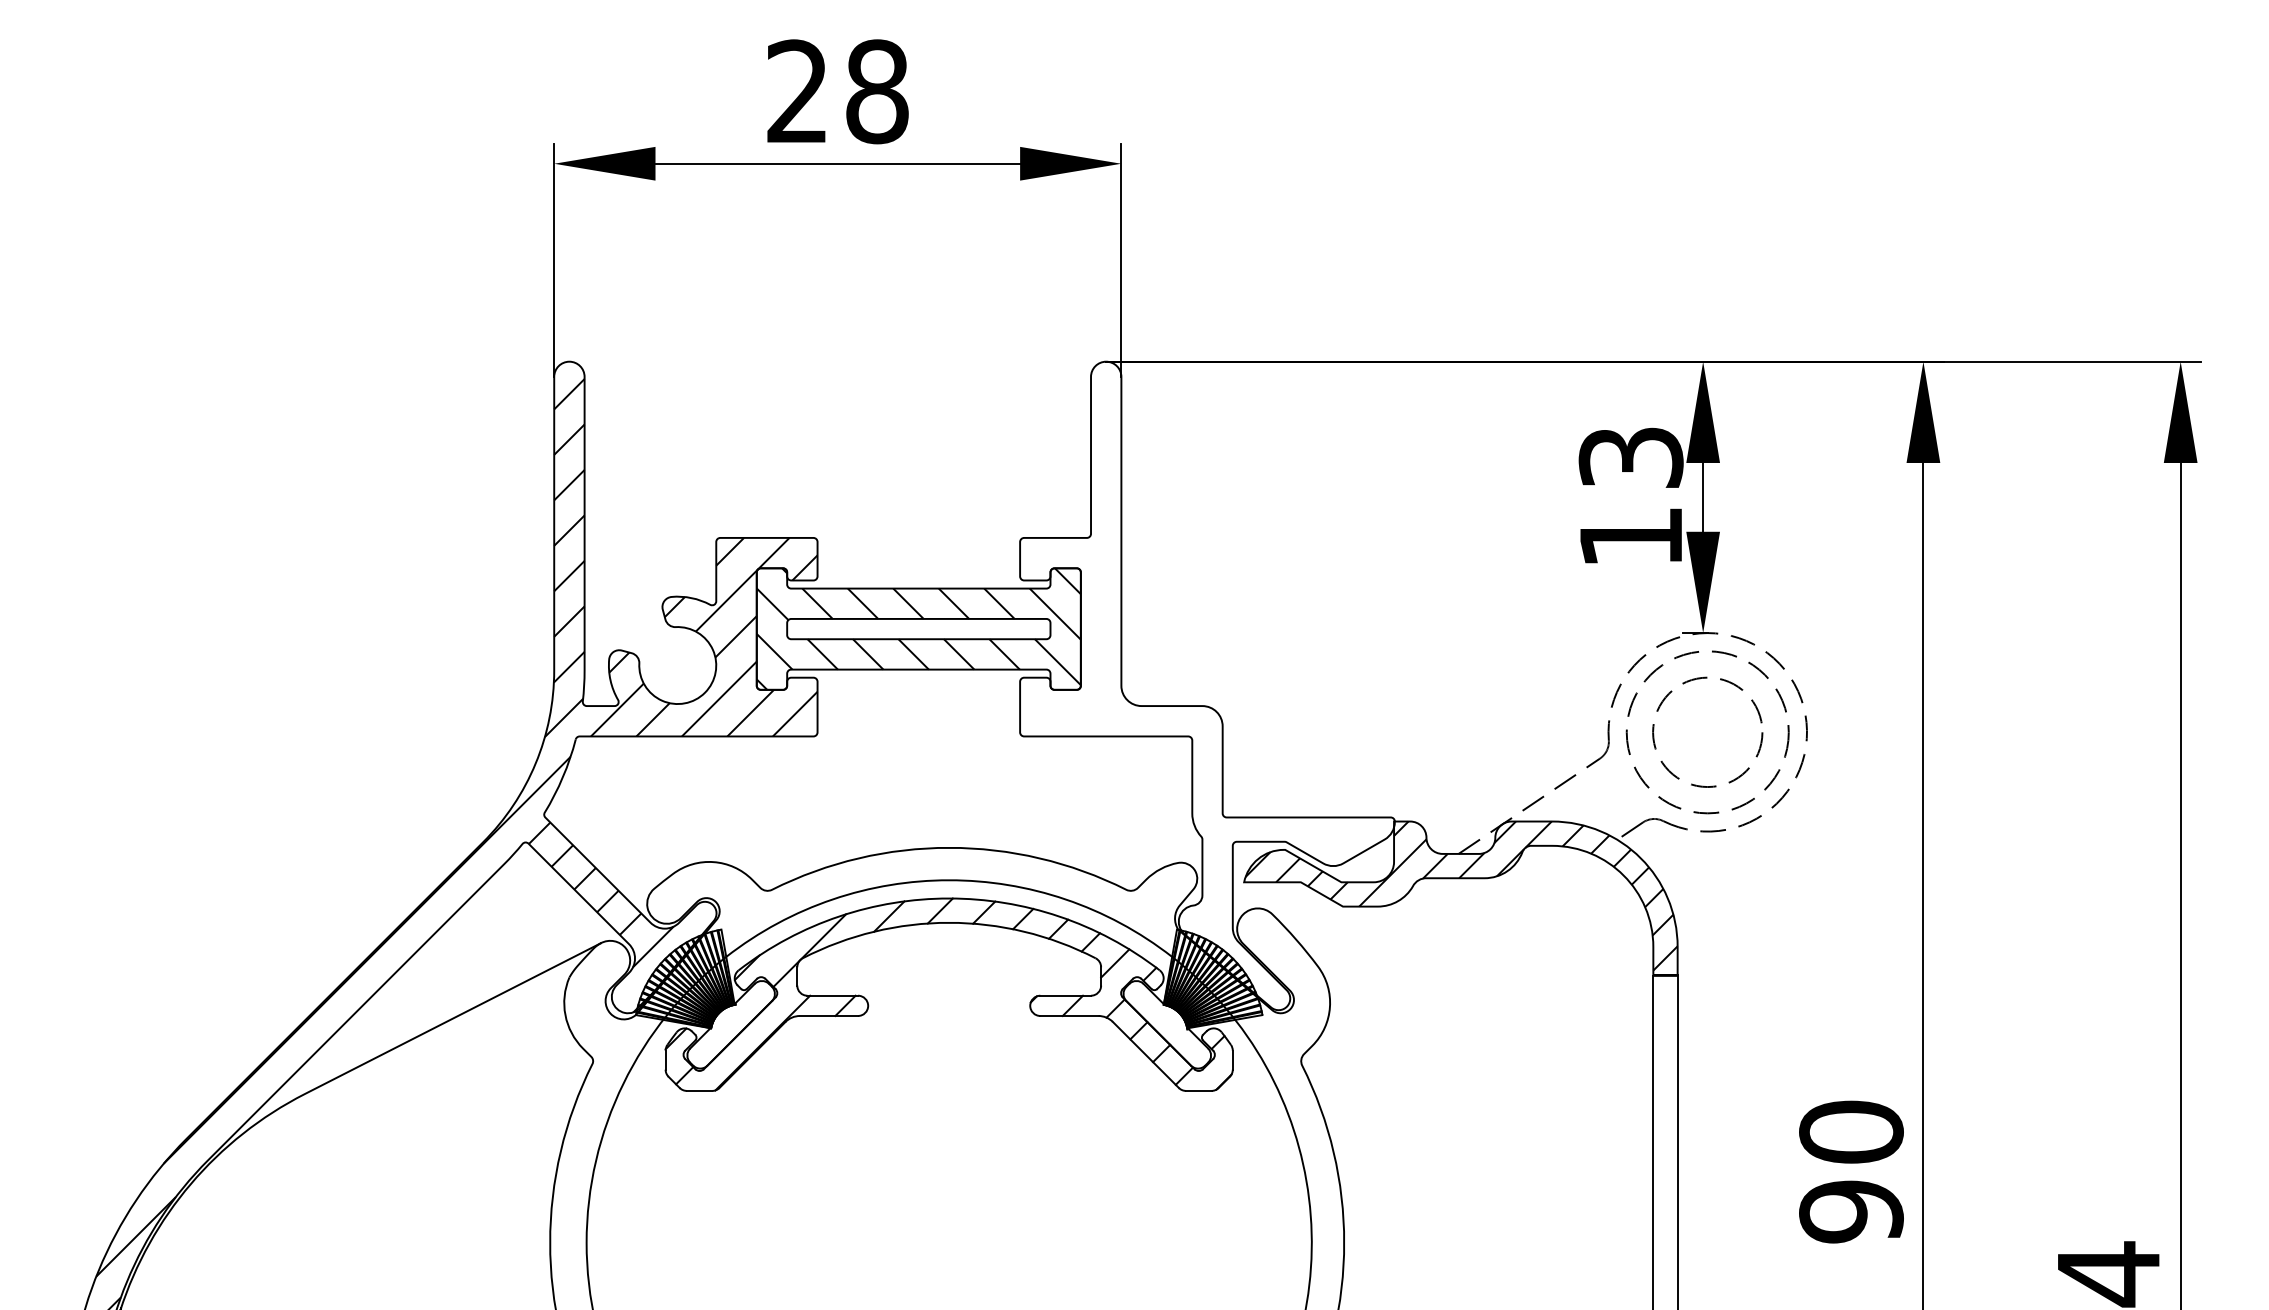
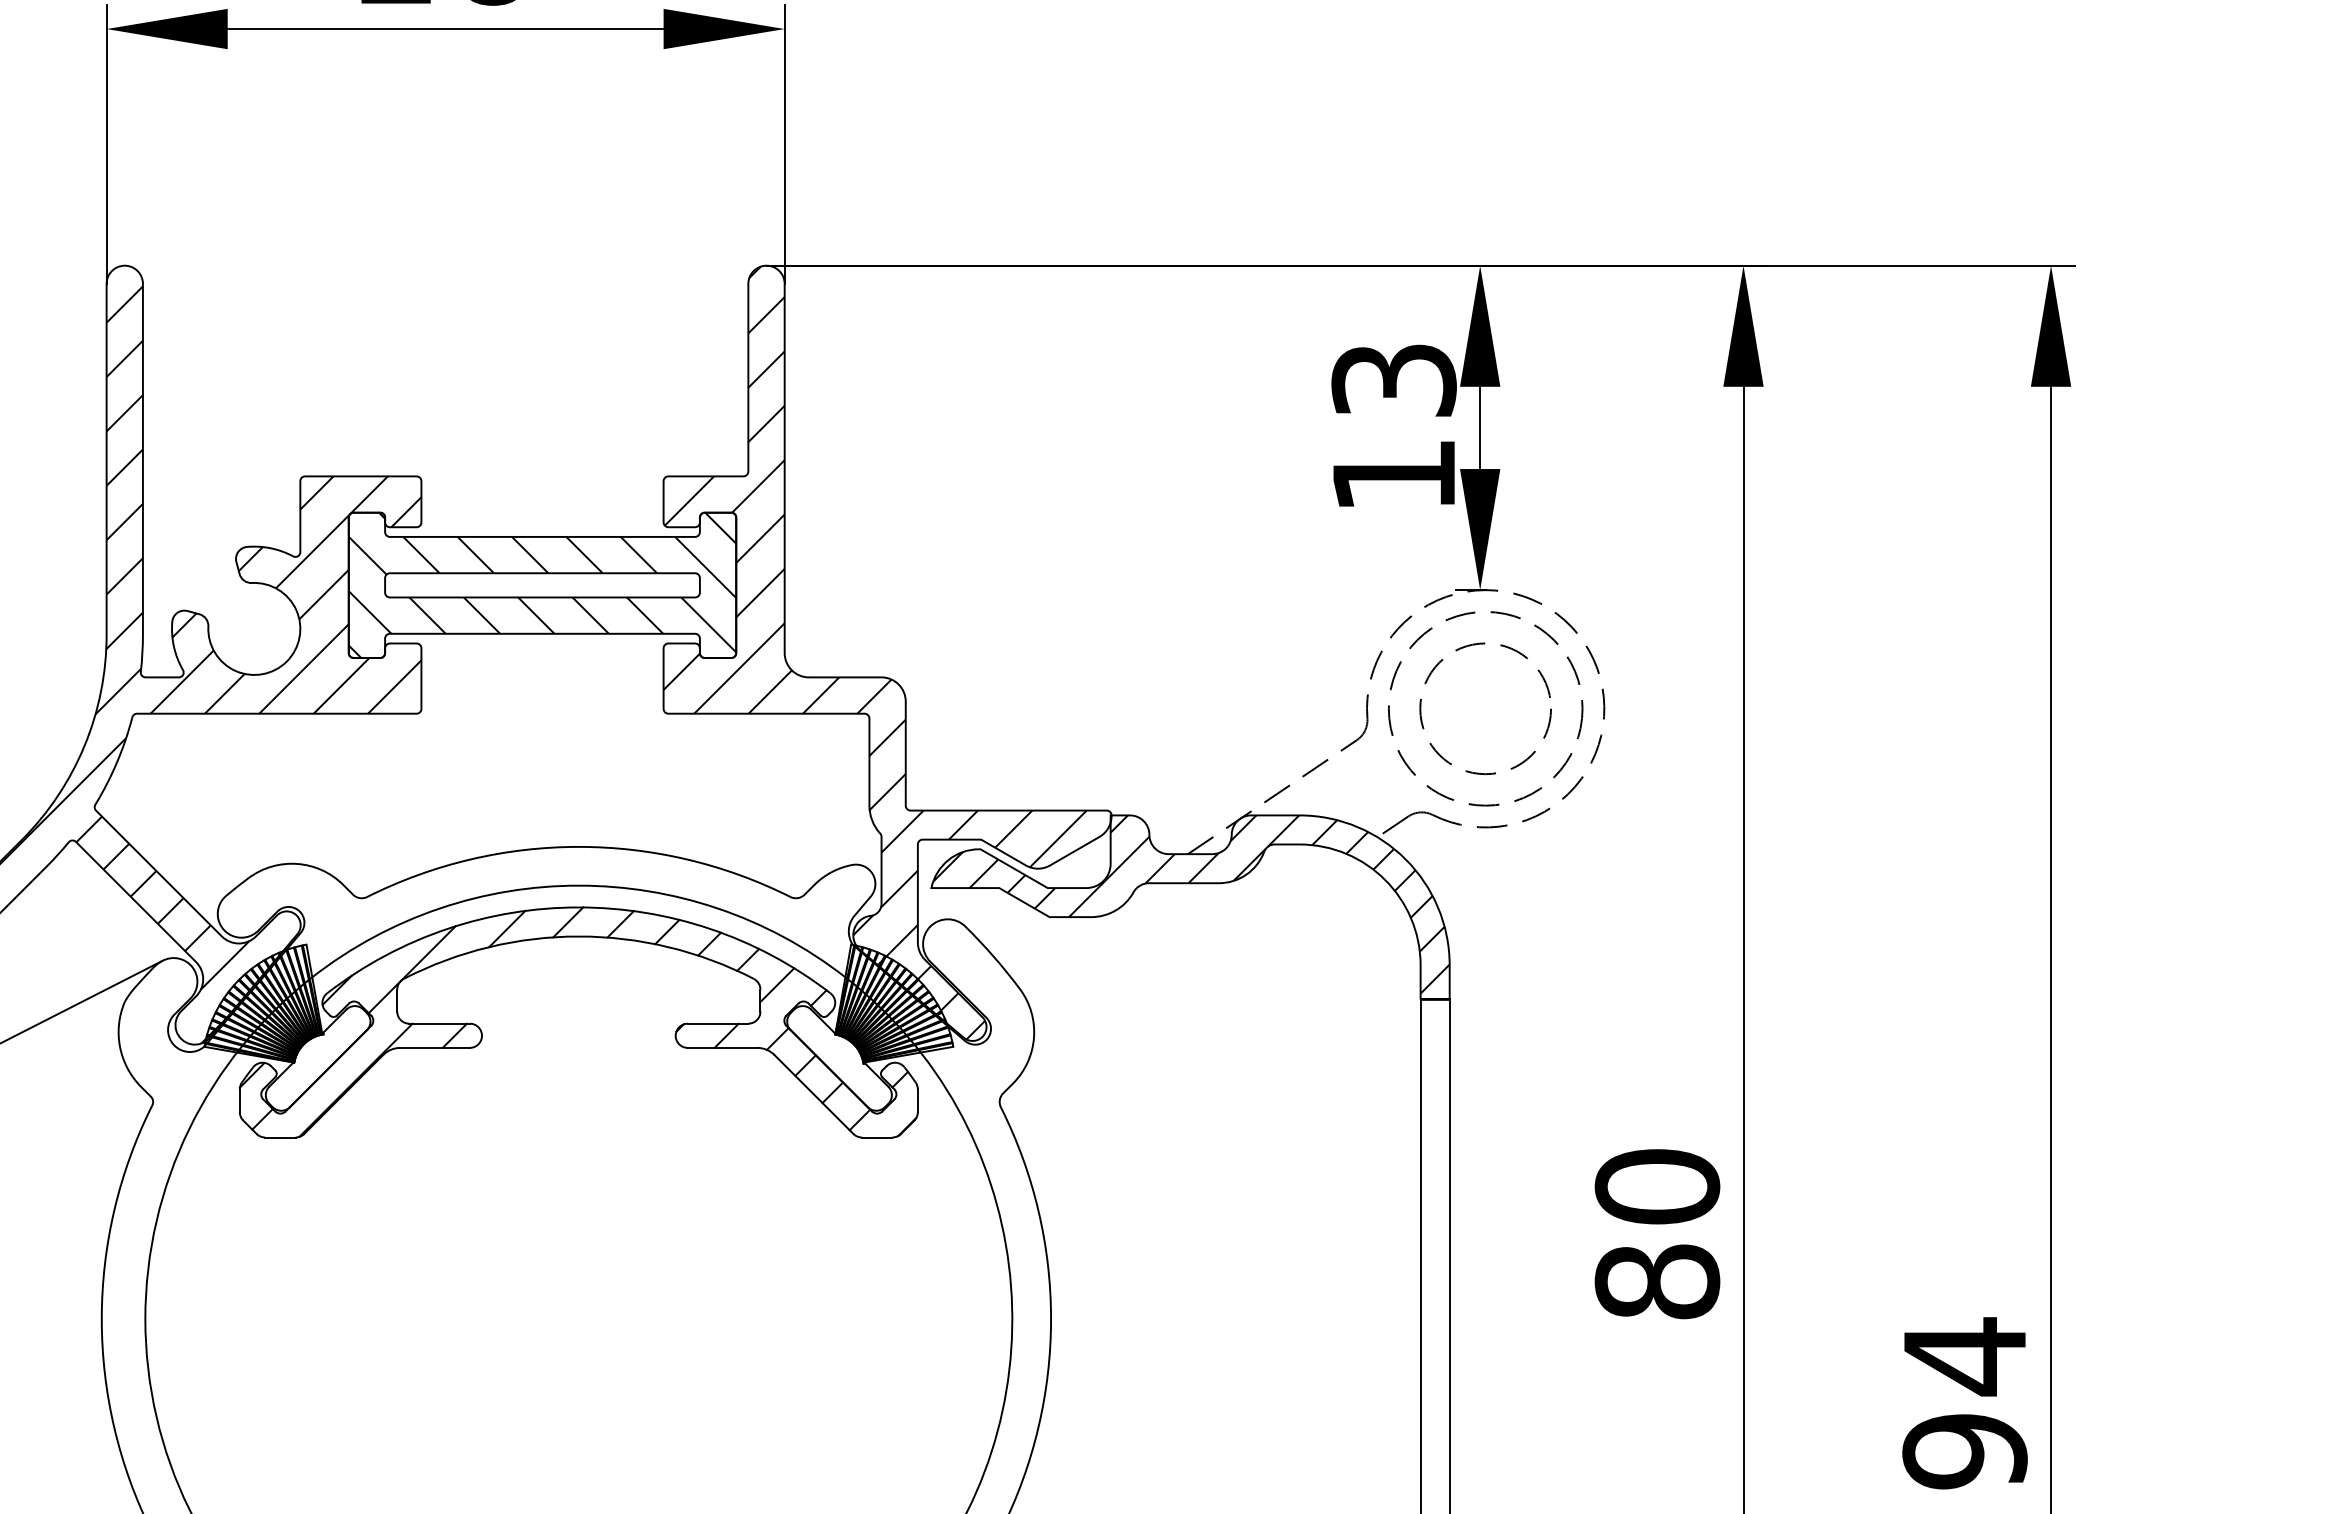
hatch: (1197, 685) -> (875, 652), added
text: (1851, 1211) -> (1657, 1281), 90 -> 80

